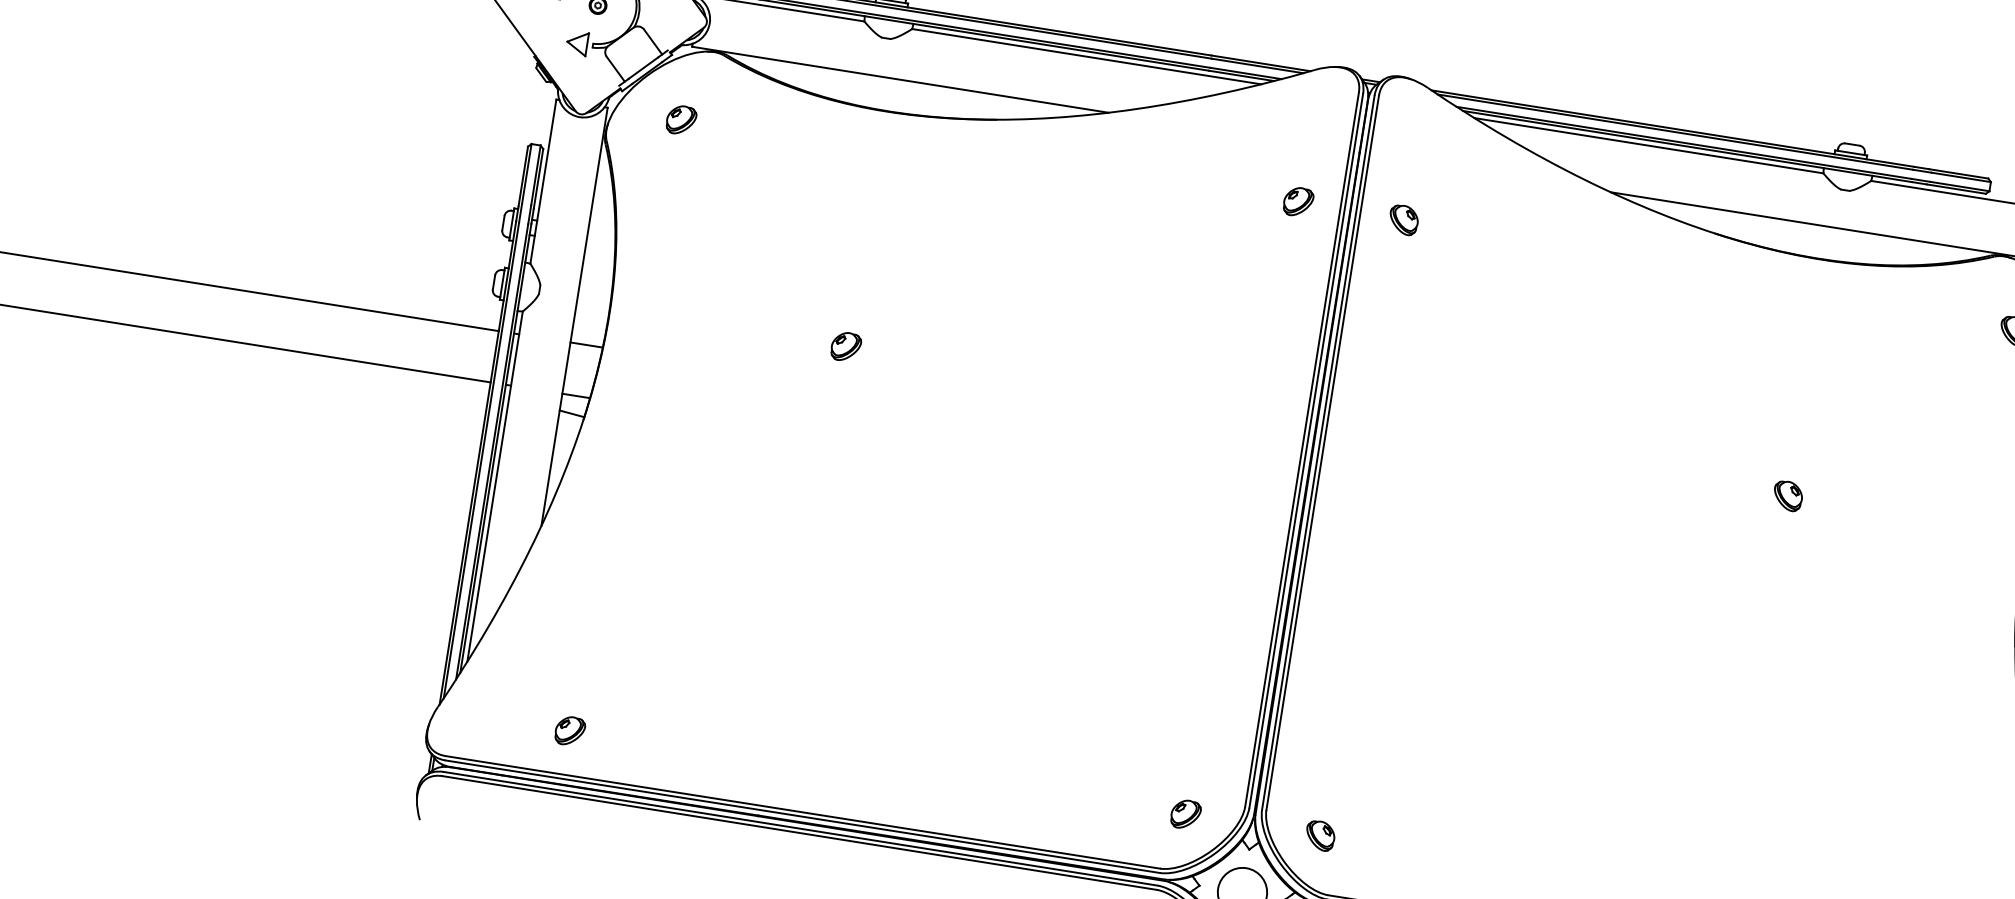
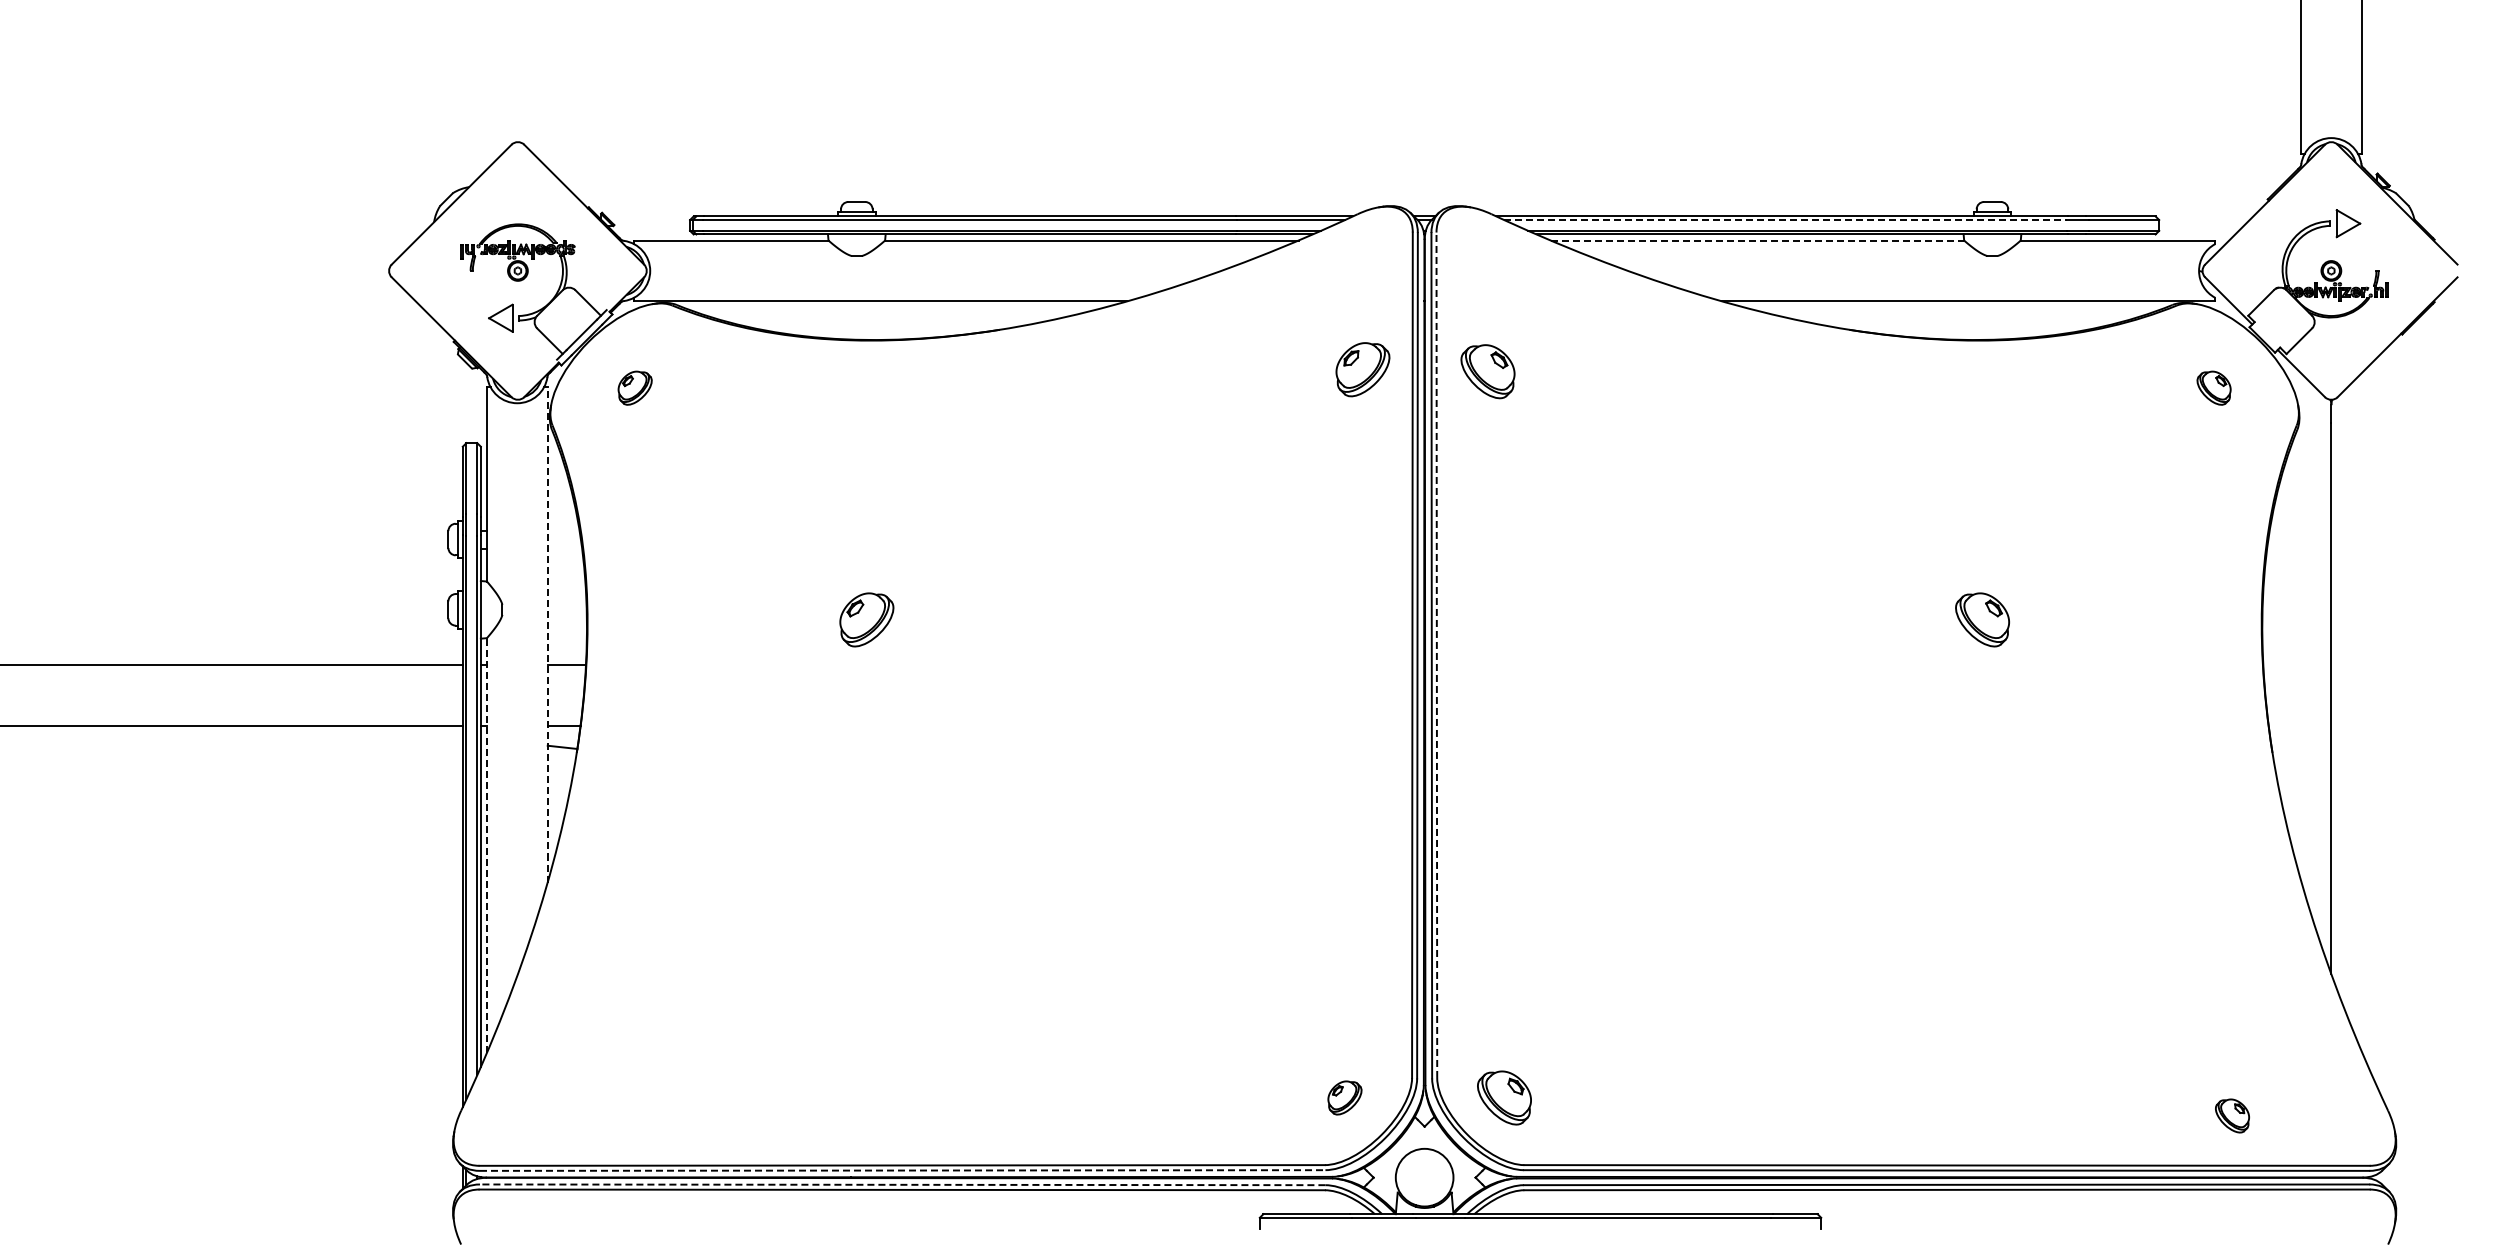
line: (1676, 132) -> (1786, 220), solid -> dashed
line: (1648, 145) -> (1757, 240), solid -> dashed
part: (1298, 201) -> (1362, 369), size x1.6
part: (1403, 219) -> (1487, 370), size x1.6
line: (574, 316) -> (547, 634), solid -> dashed
part: (845, 346) -> (866, 619), size x1.6
line: (1322, 453) -> (1436, 655), solid -> dashed
line: (494, 486) -> (486, 845), solid -> dashed
part: (1787, 495) -> (1981, 619), size x1.6
part: (569, 730) -> (617, 1113), removed
line: (802, 816) -> (902, 1170), solid -> dashed
line: (800, 828) -> (902, 1184), solid -> dashed
part: (1319, 835) -> (1503, 1097), size x1.6

